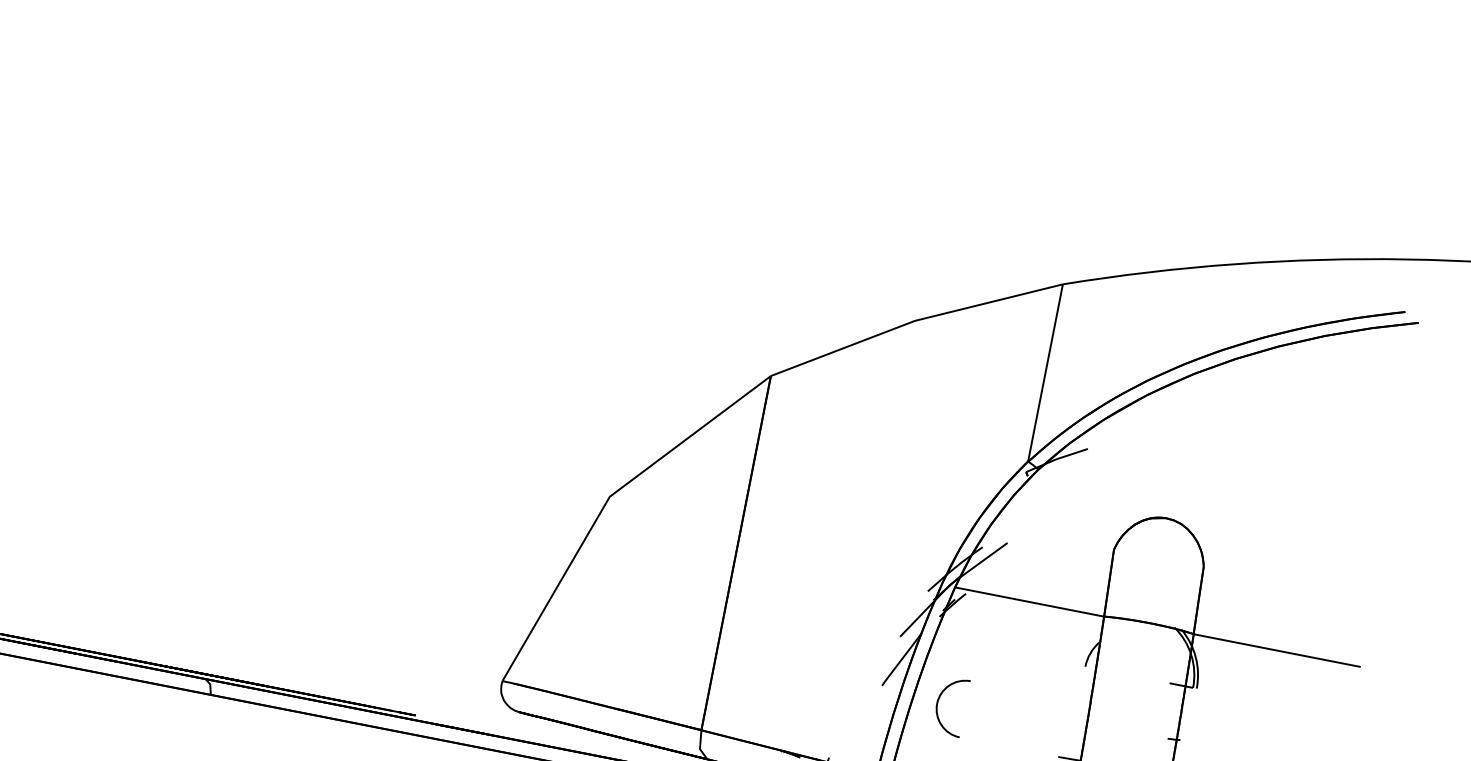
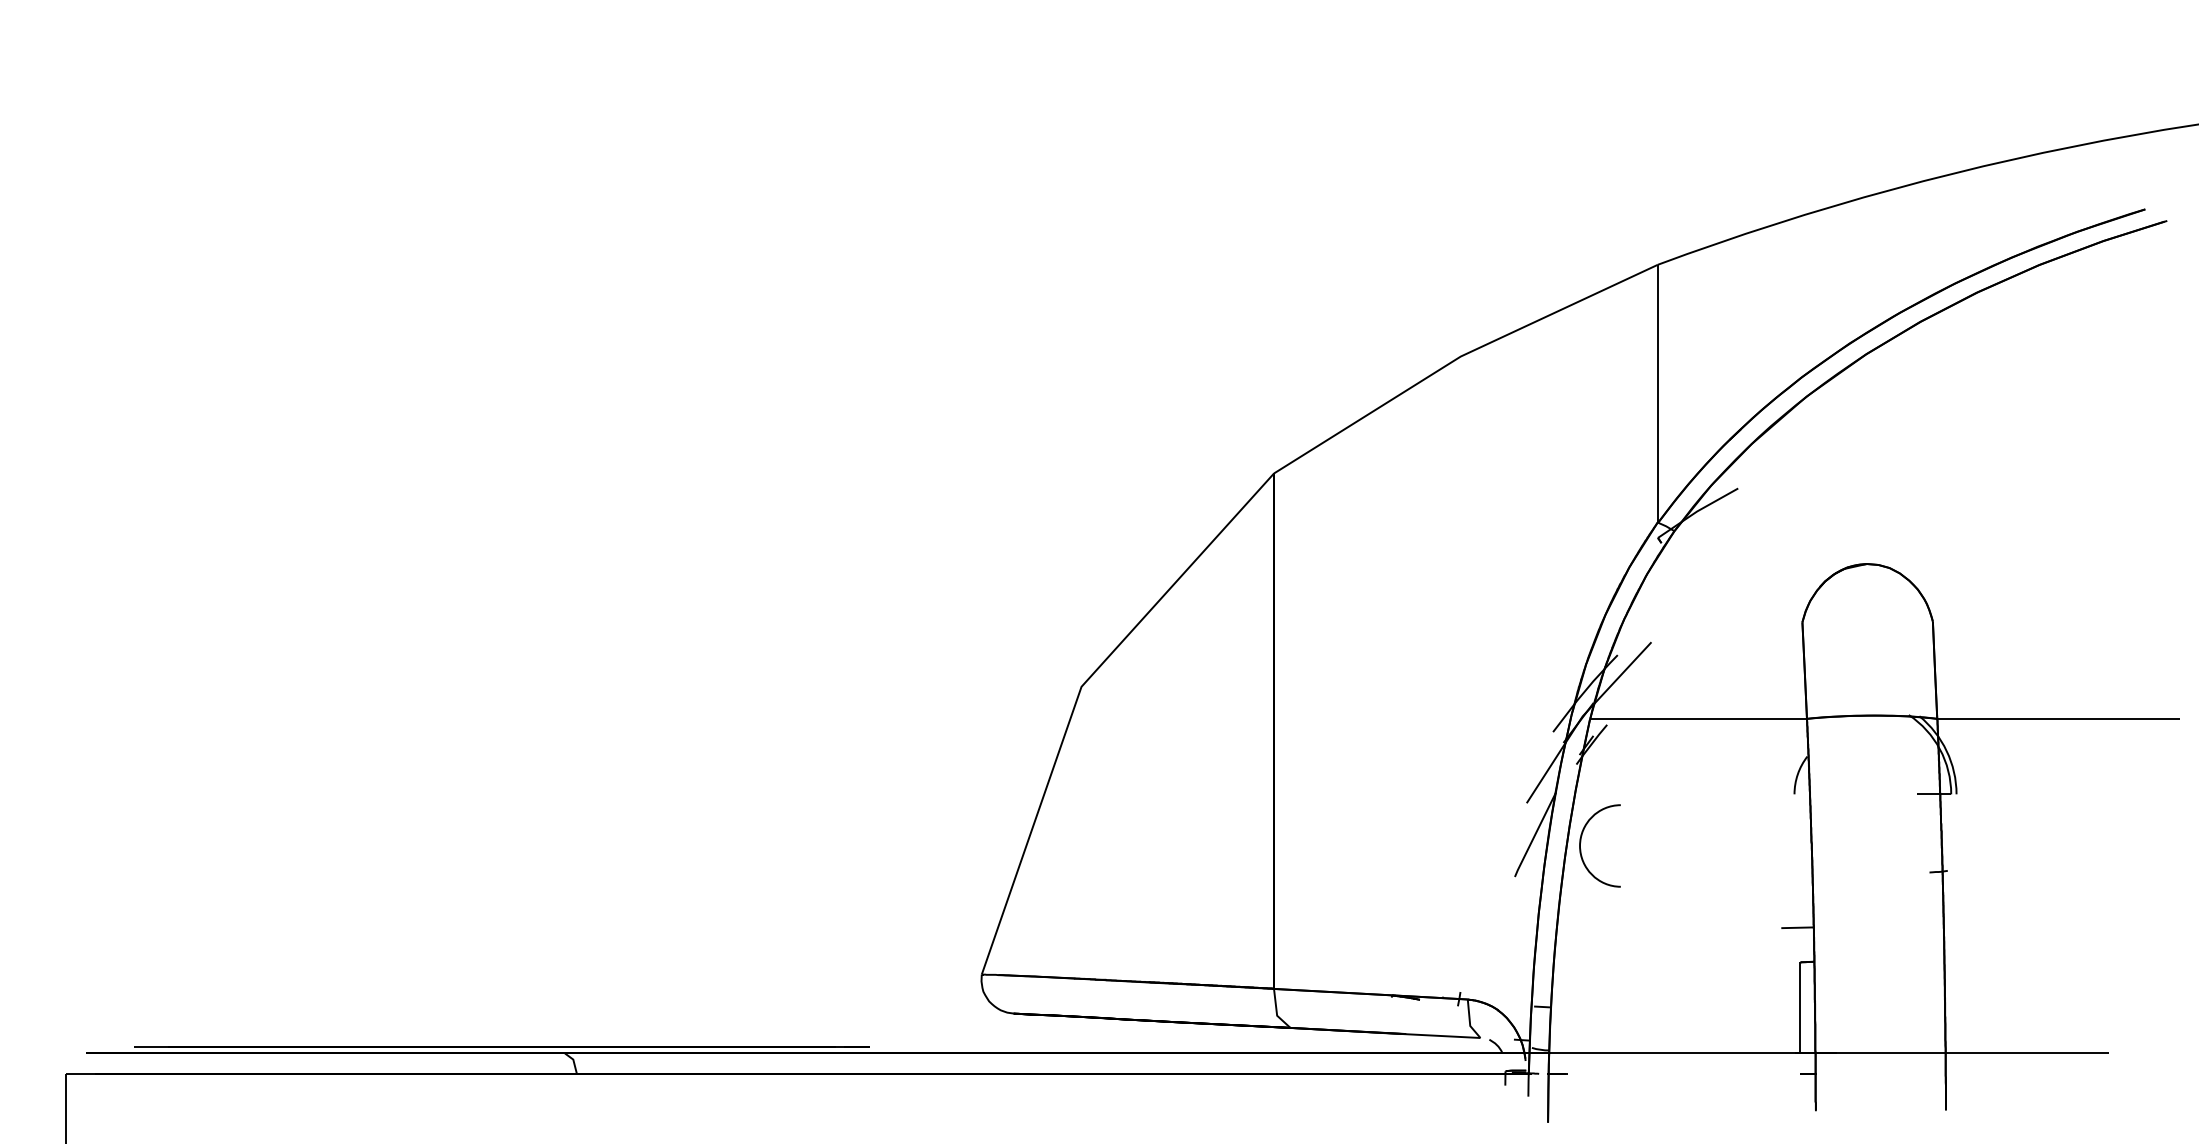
curve: (938, 701) -> (1581, 842), moved

